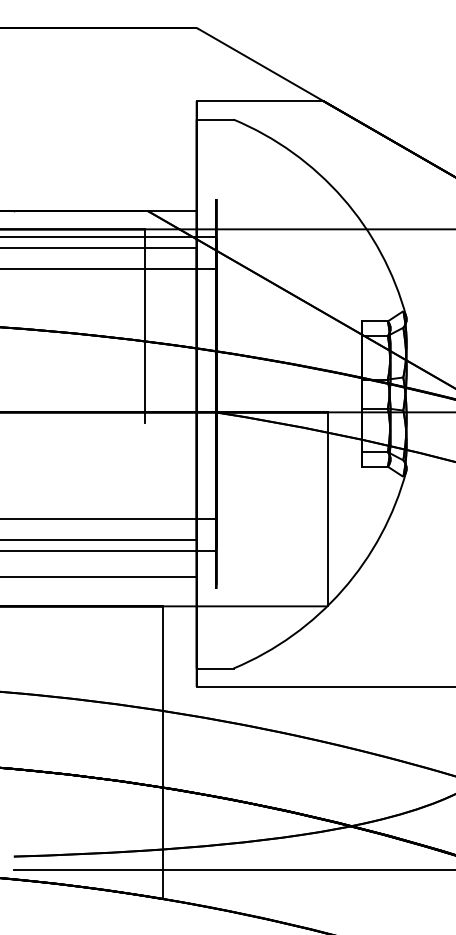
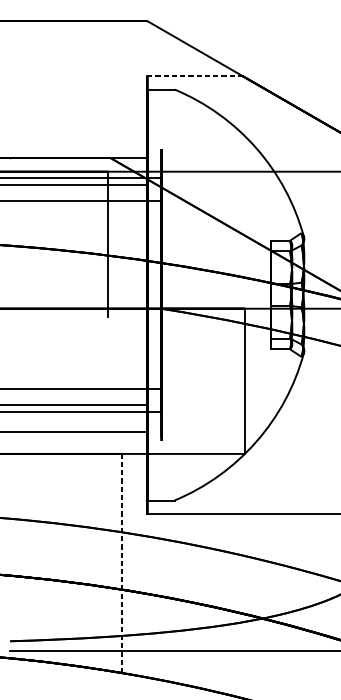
line: (260, 101) -> (194, 76), solid -> dashed
line: (162, 752) -> (121, 563), solid -> dashed

